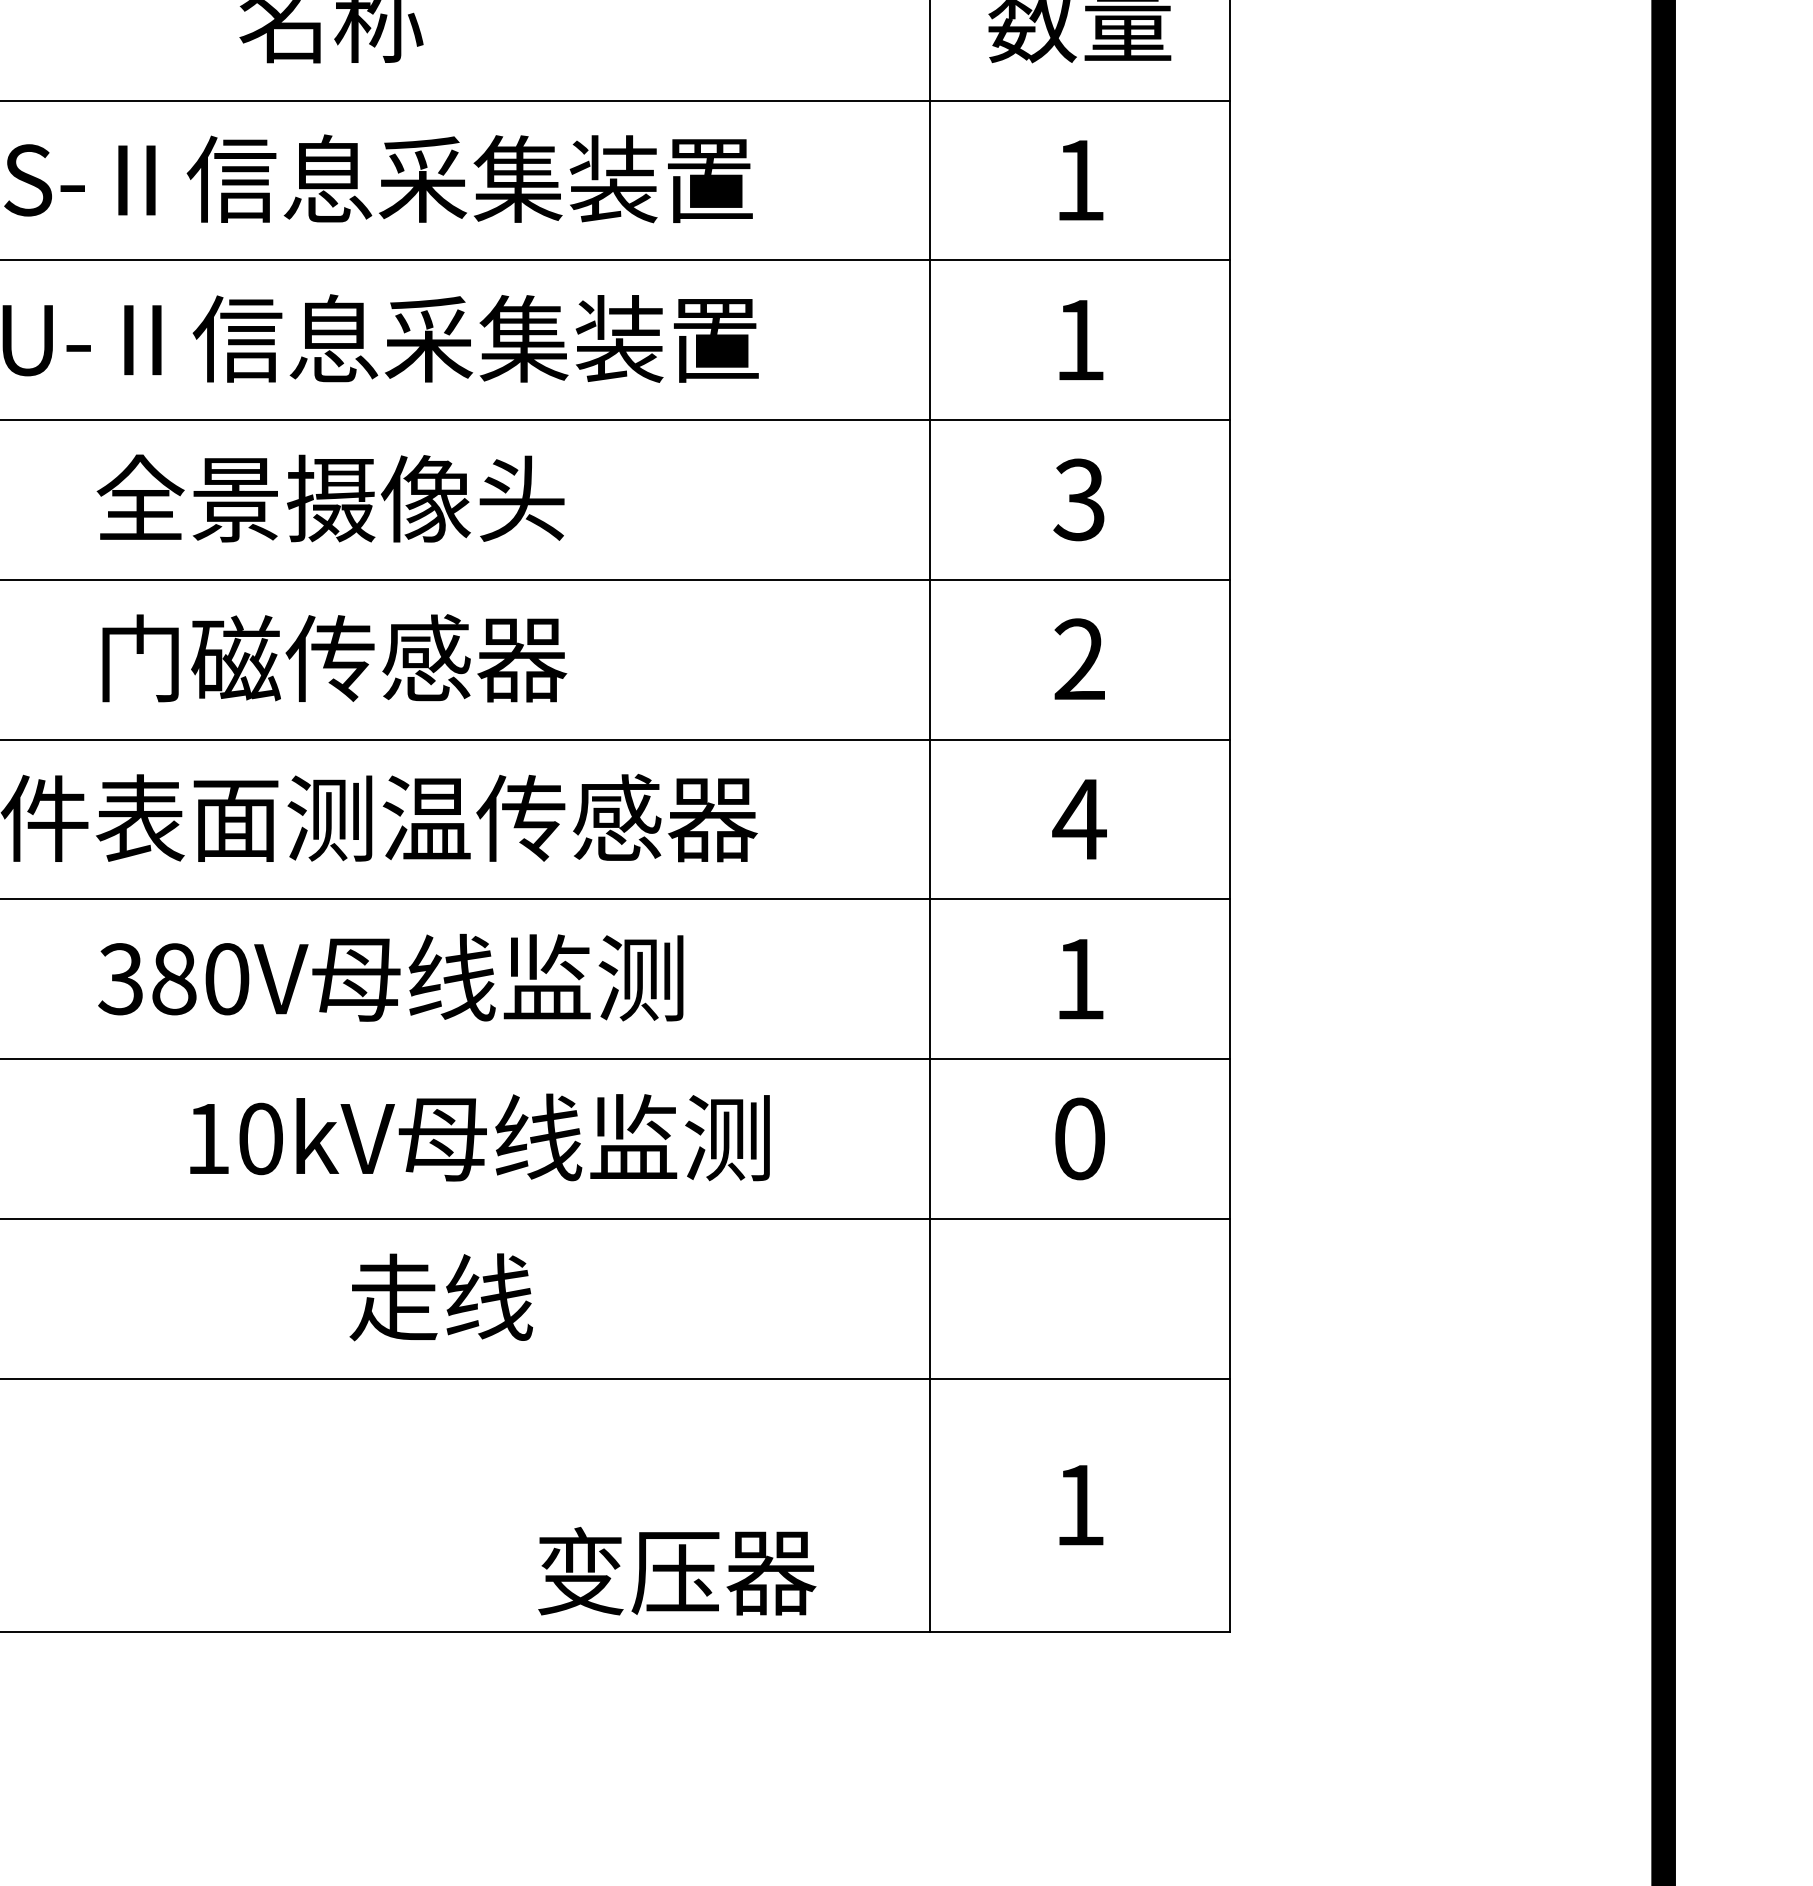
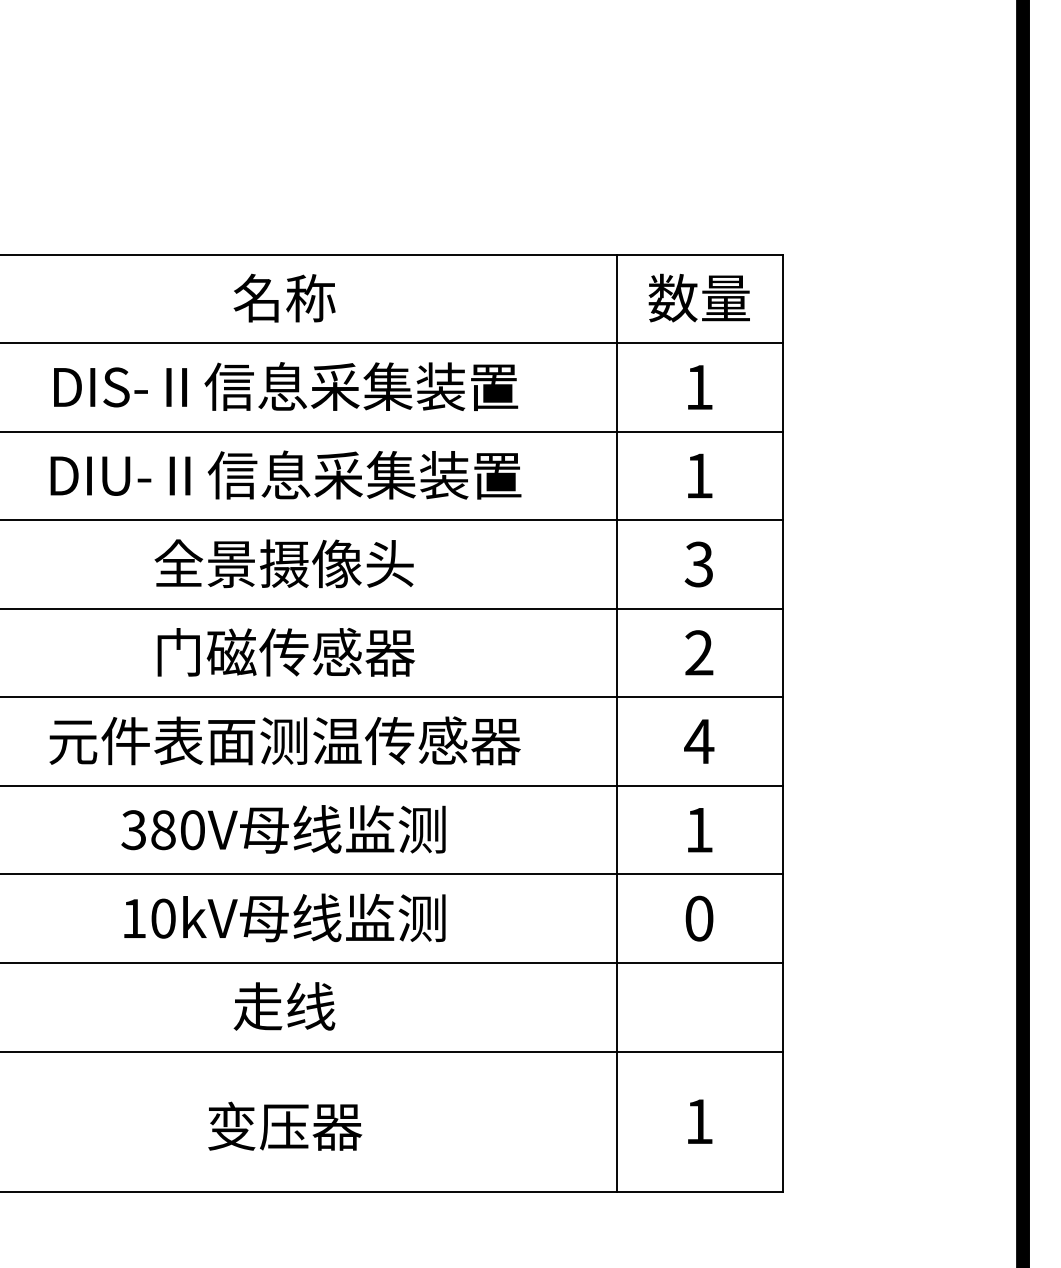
text: (390, 978) -> (283, 829), moved
text: (479, 1136) -> (284, 917), moved
text: (441, 1297) -> (284, 1006), moved
text: (677, 1569) -> (285, 1125), moved

